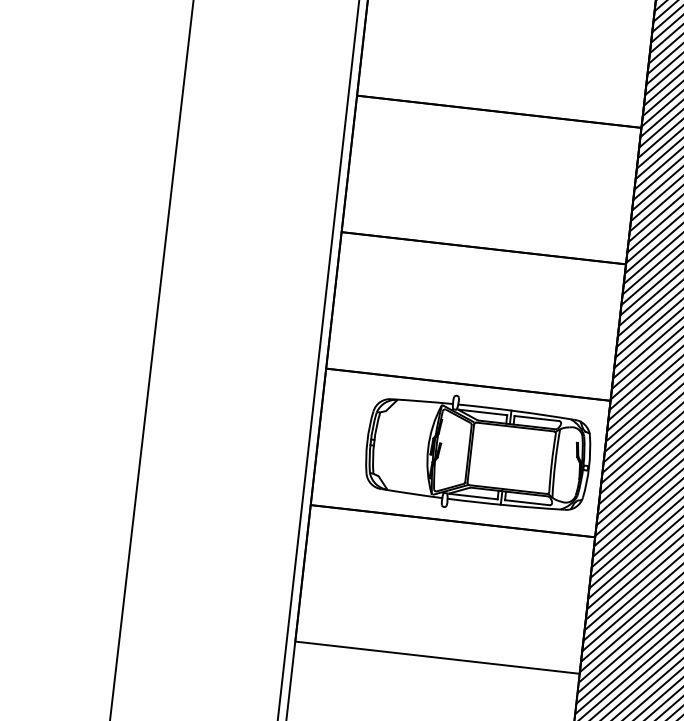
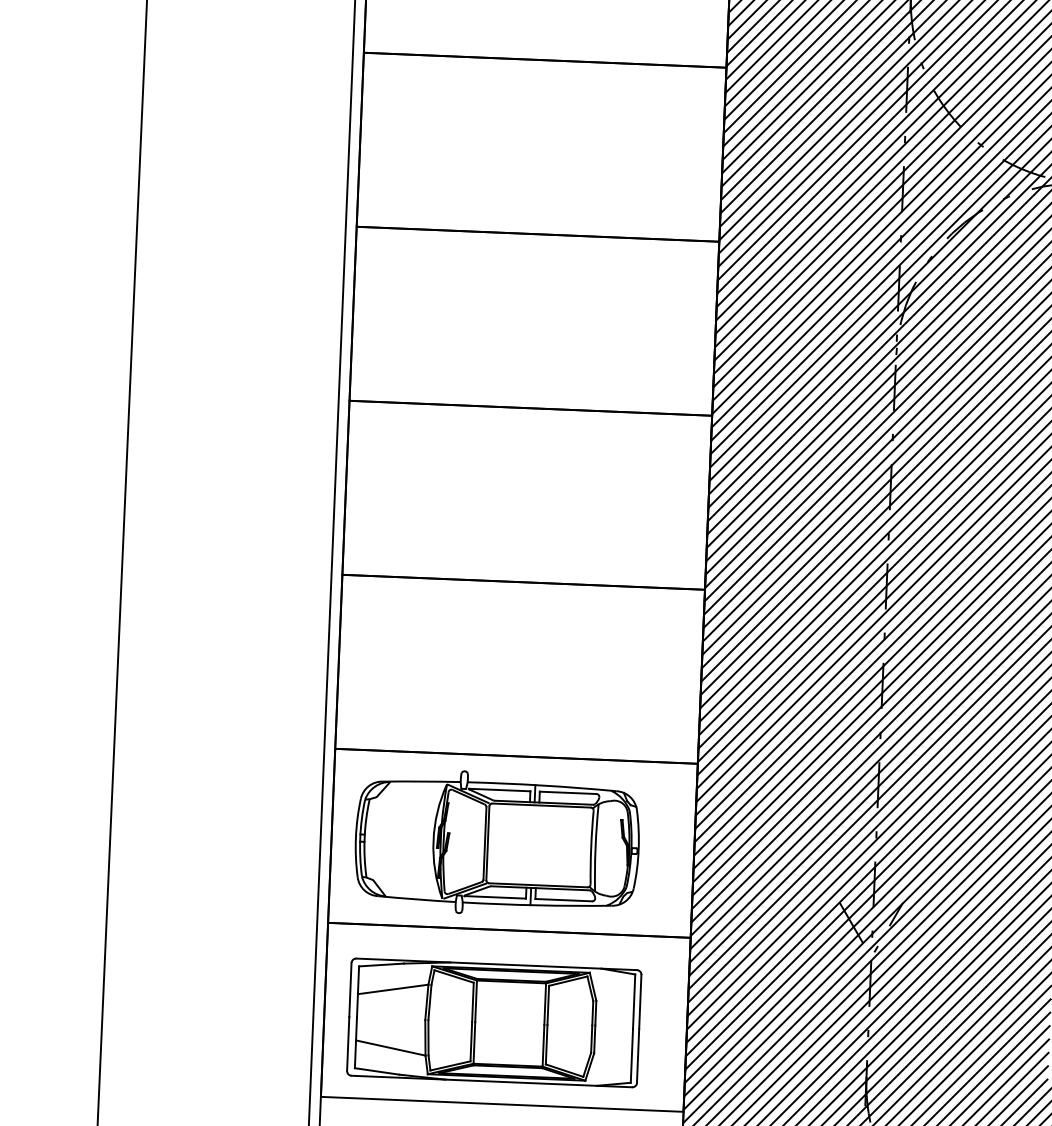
part: (477, 452) -> (496, 841), moved
part: (436, 592) -> (494, 1022), added

